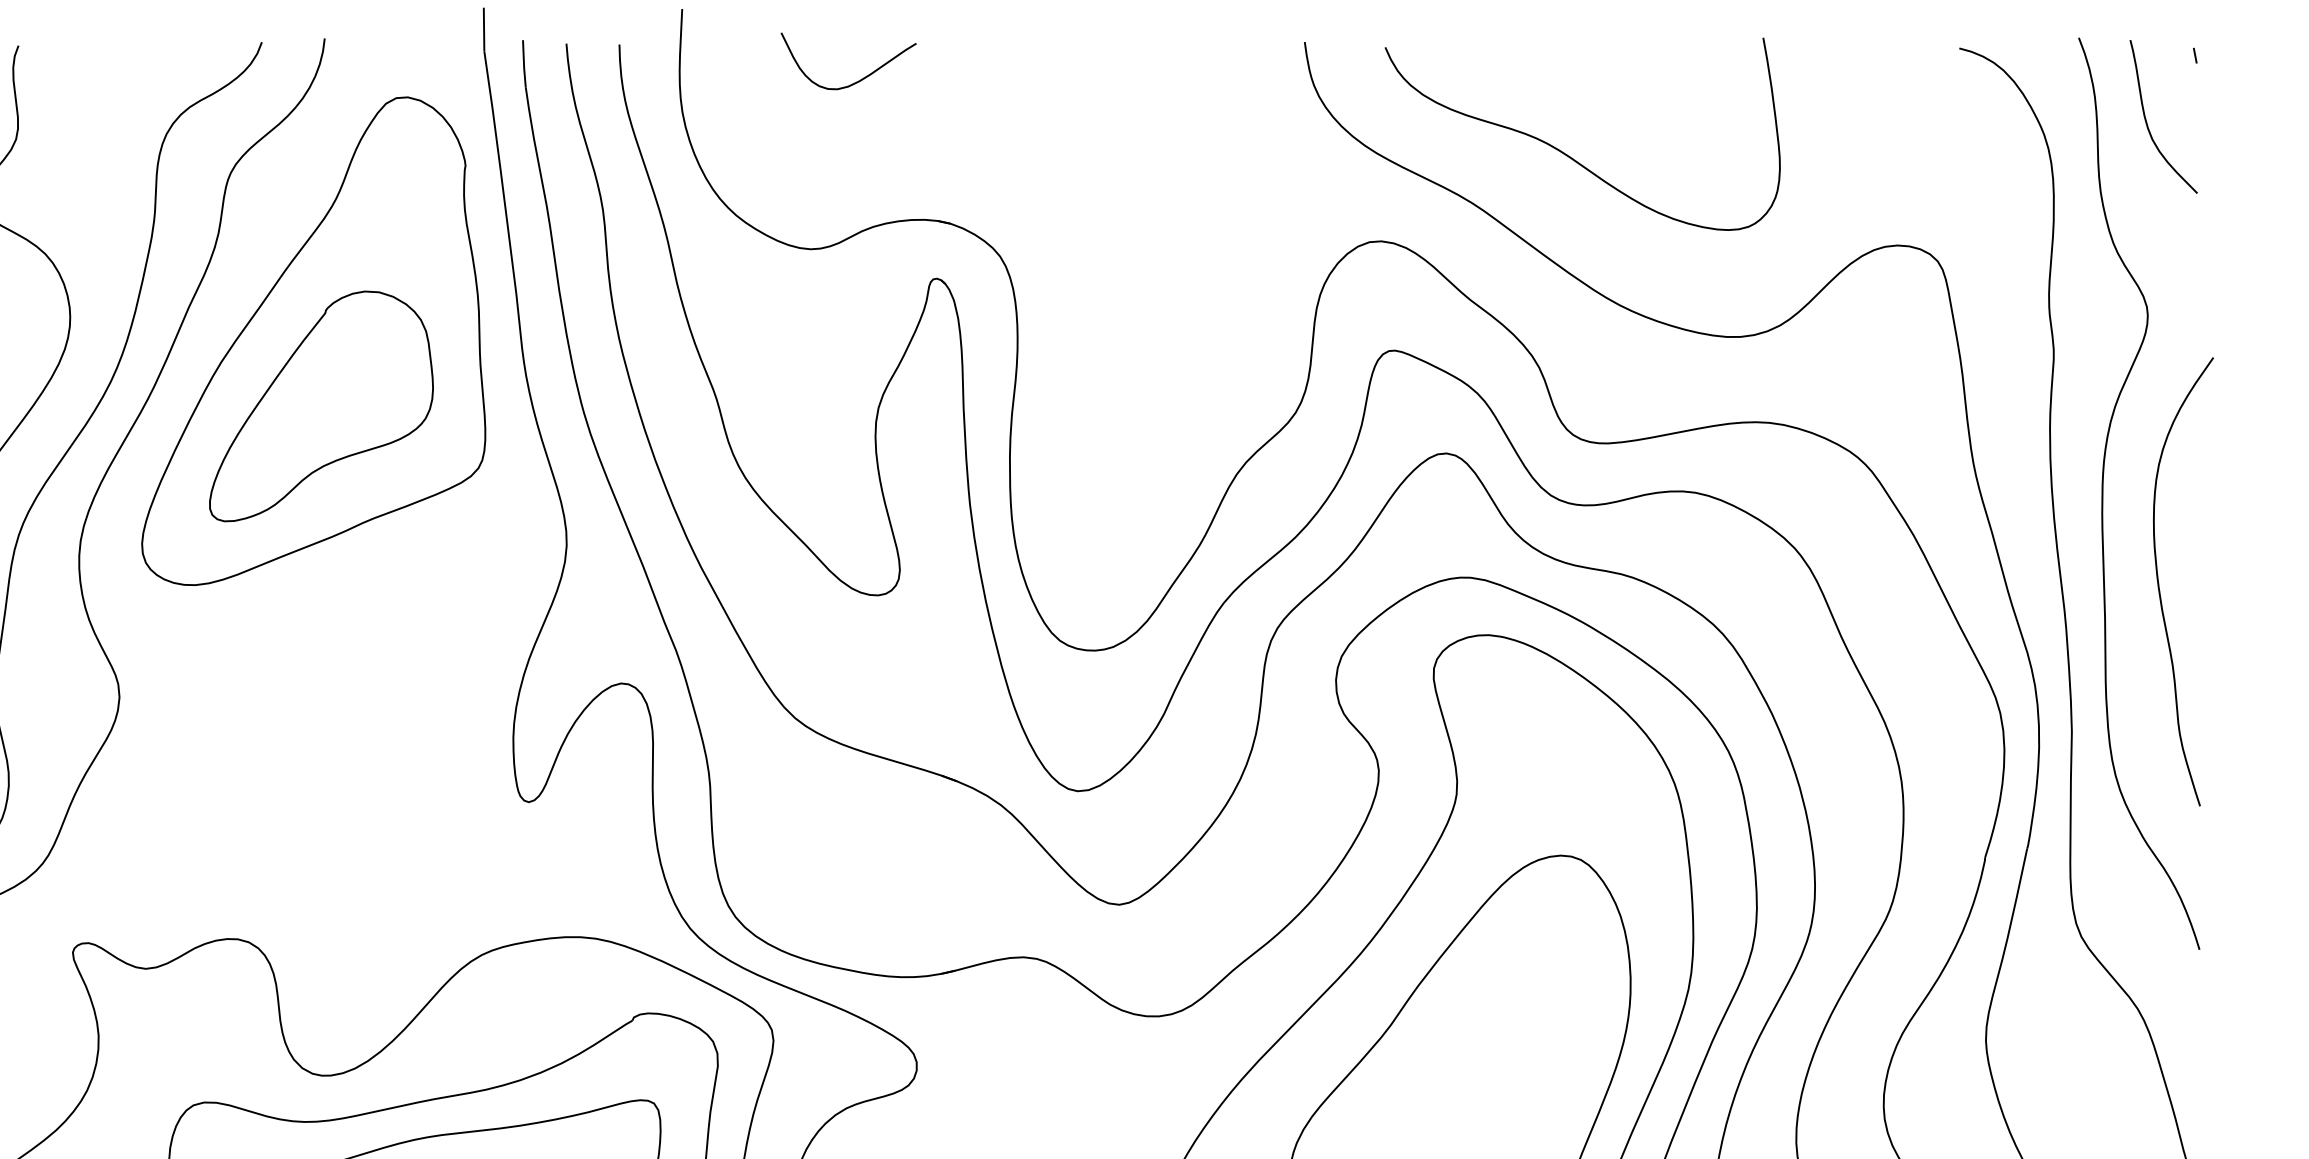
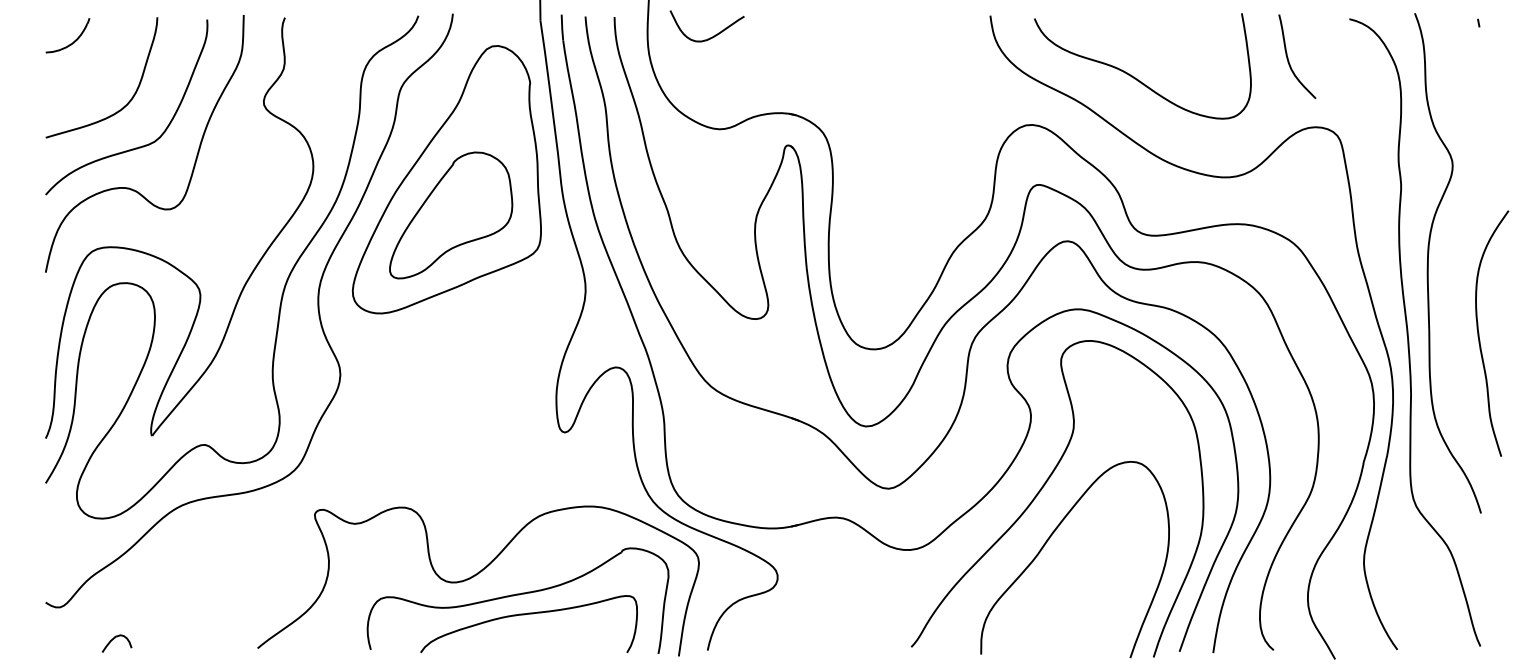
curve: (860, 78) -> (713, 35), moved
curve: (2149, 123) -> (1289, 60), moved
curve: (2160, 581) -> (1479, 333), moved

